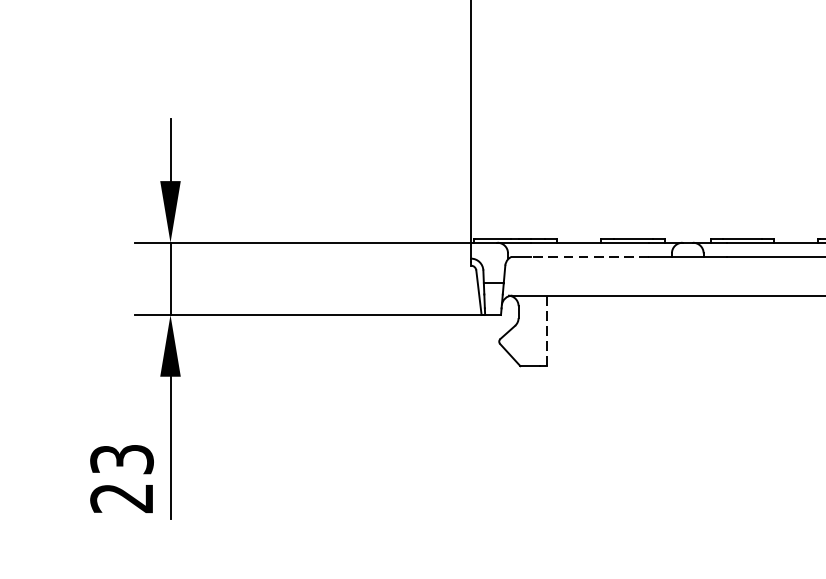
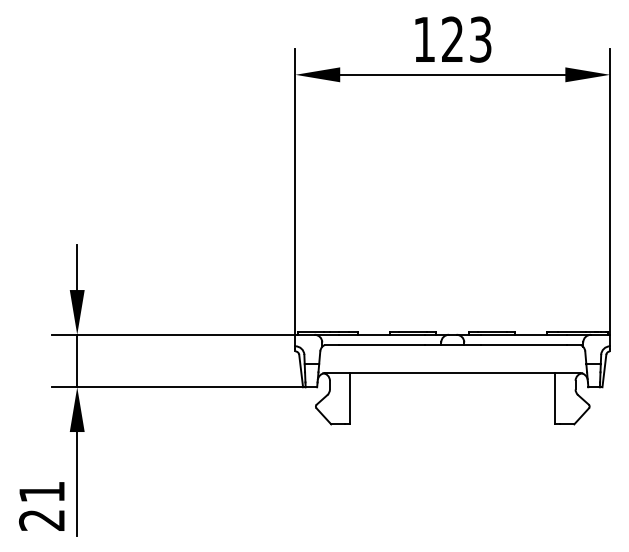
line: (589, 257) -> (381, 345), dashed -> solid
line: (546, 330) -> (350, 398), dashed -> solid
text: (121, 458) -> (41, 491), 23 -> 21

